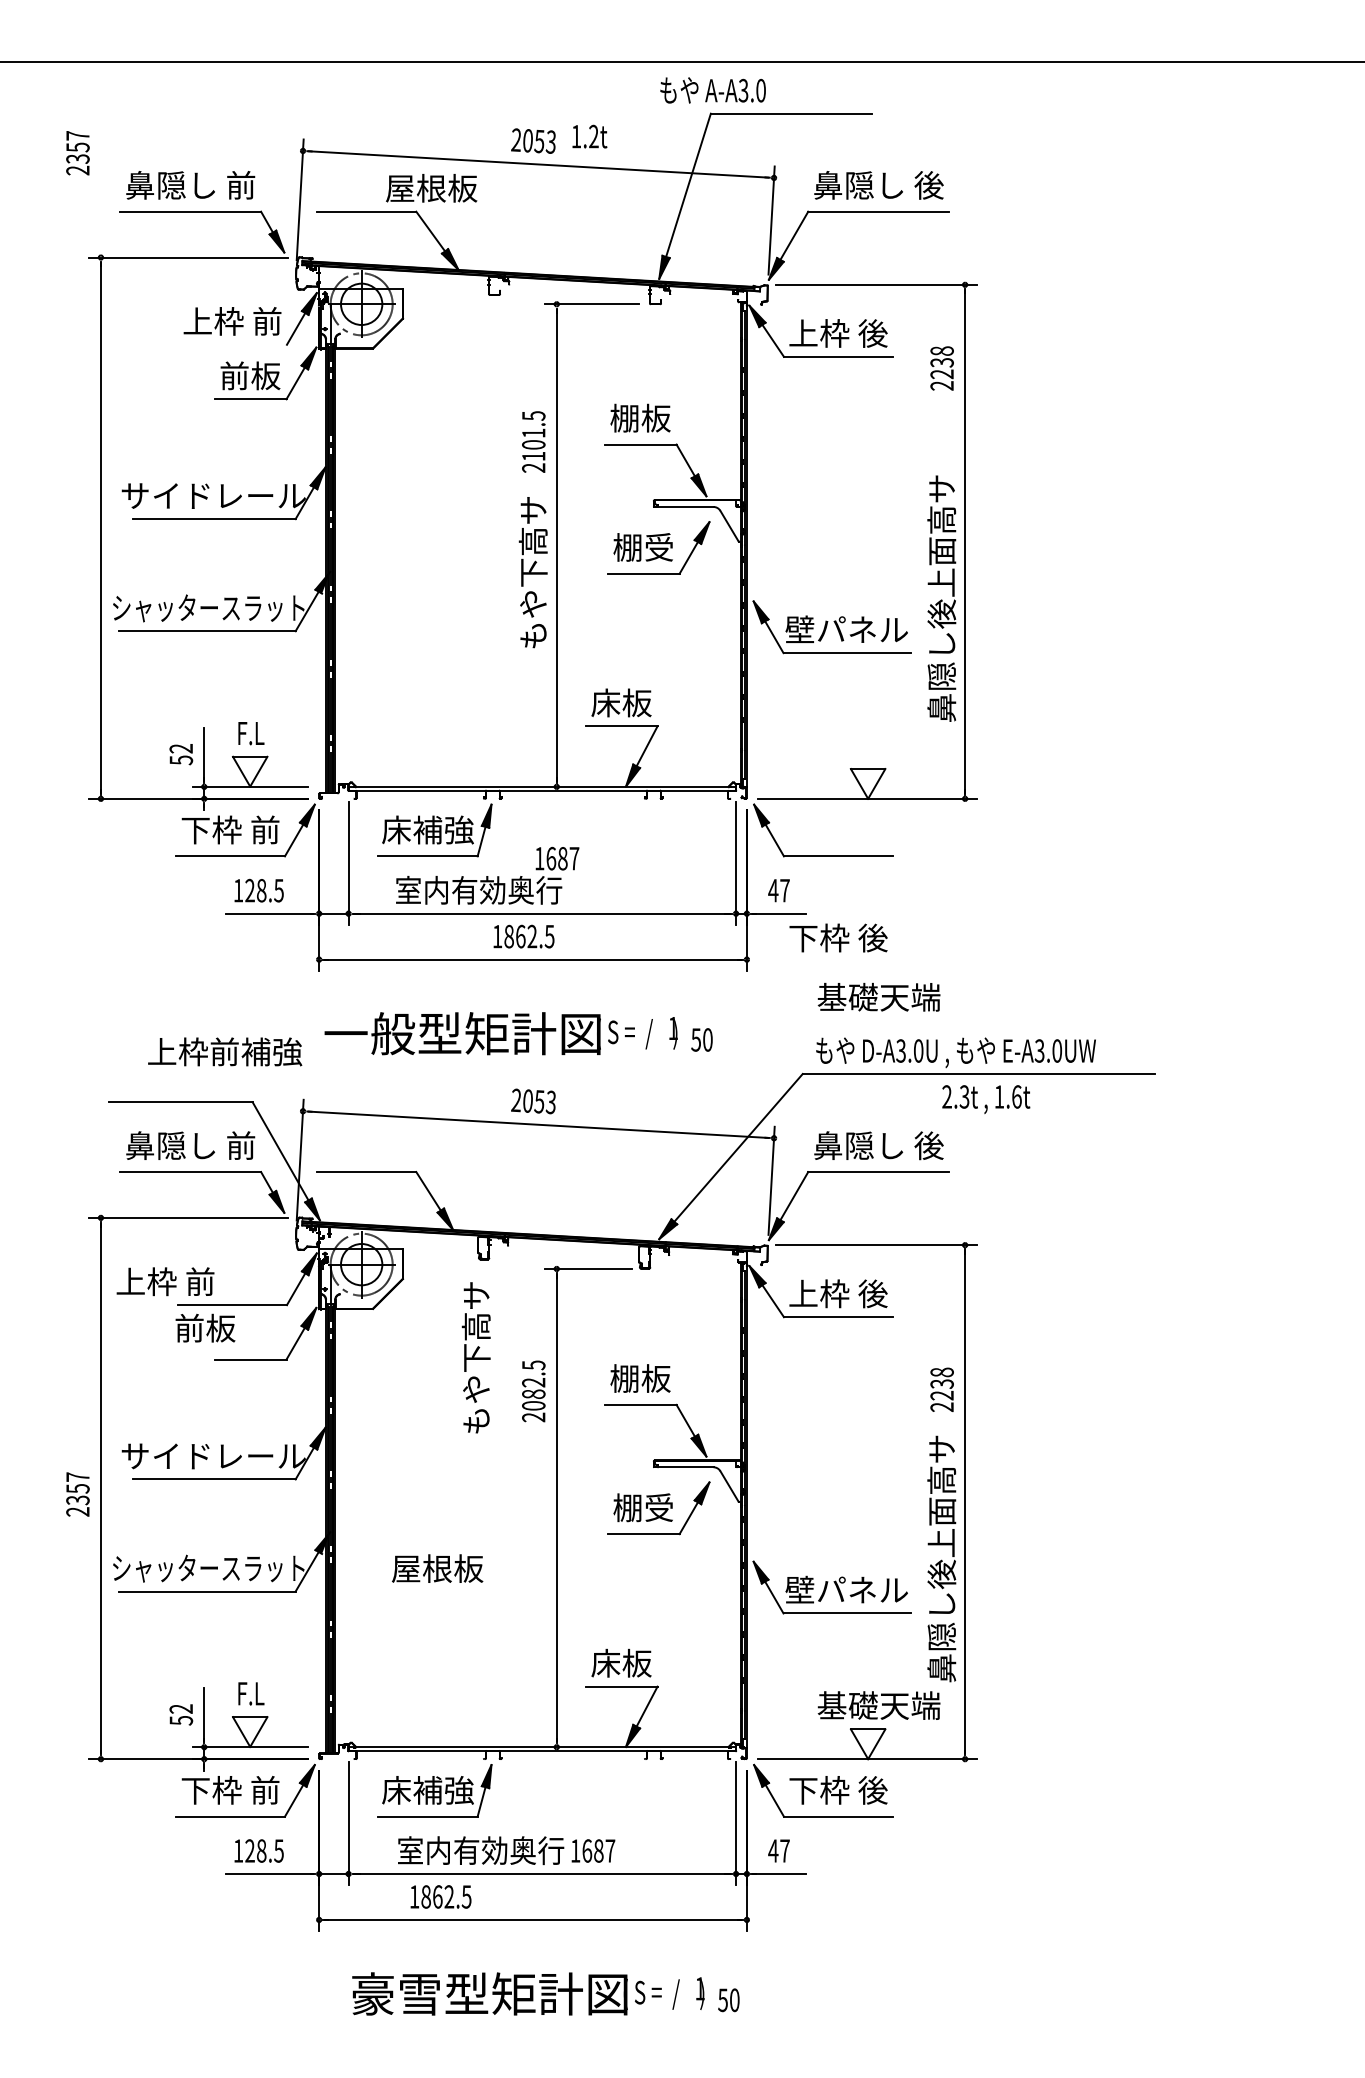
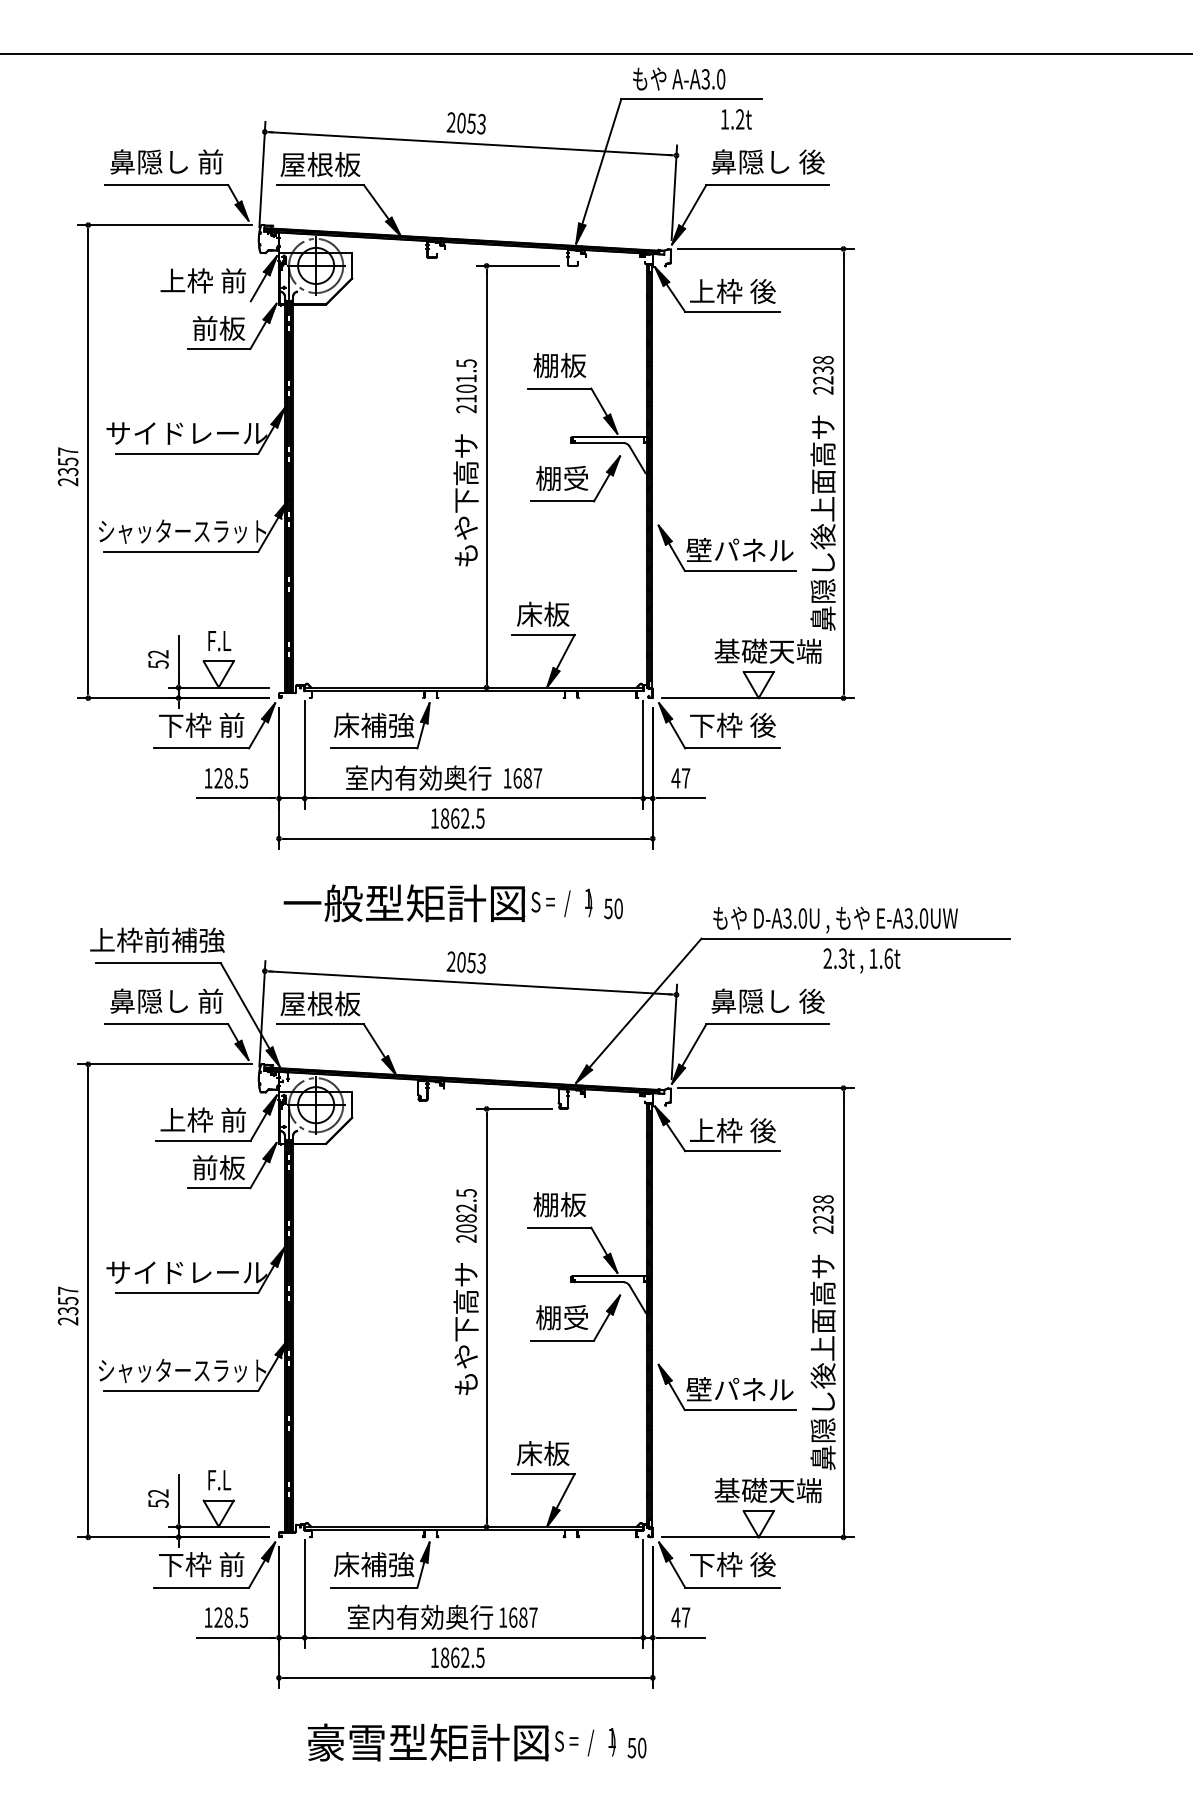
text: (712, 90) -> (678, 79), moved
text: (589, 136) -> (736, 119), moved
text: (77, 153) -> (67, 467), moved
text: (431, 188) -> (320, 164), moved
text: (941, 368) -> (822, 375), moved
text: (557, 858) -> (523, 778), moved
text: (838, 937) -> (732, 724), moved
text: (878, 997) -> (767, 651), moved
text: (225, 1051) -> (157, 939), moved
text: (165, 1281) -> (203, 1119), moved
text: (205, 1327) -> (218, 1167), moved
text: (475, 1357) -> (465, 1328), moved
text: (437, 1568) -> (320, 1003), moved
text: (440, 1896) -> (457, 1657), moved

